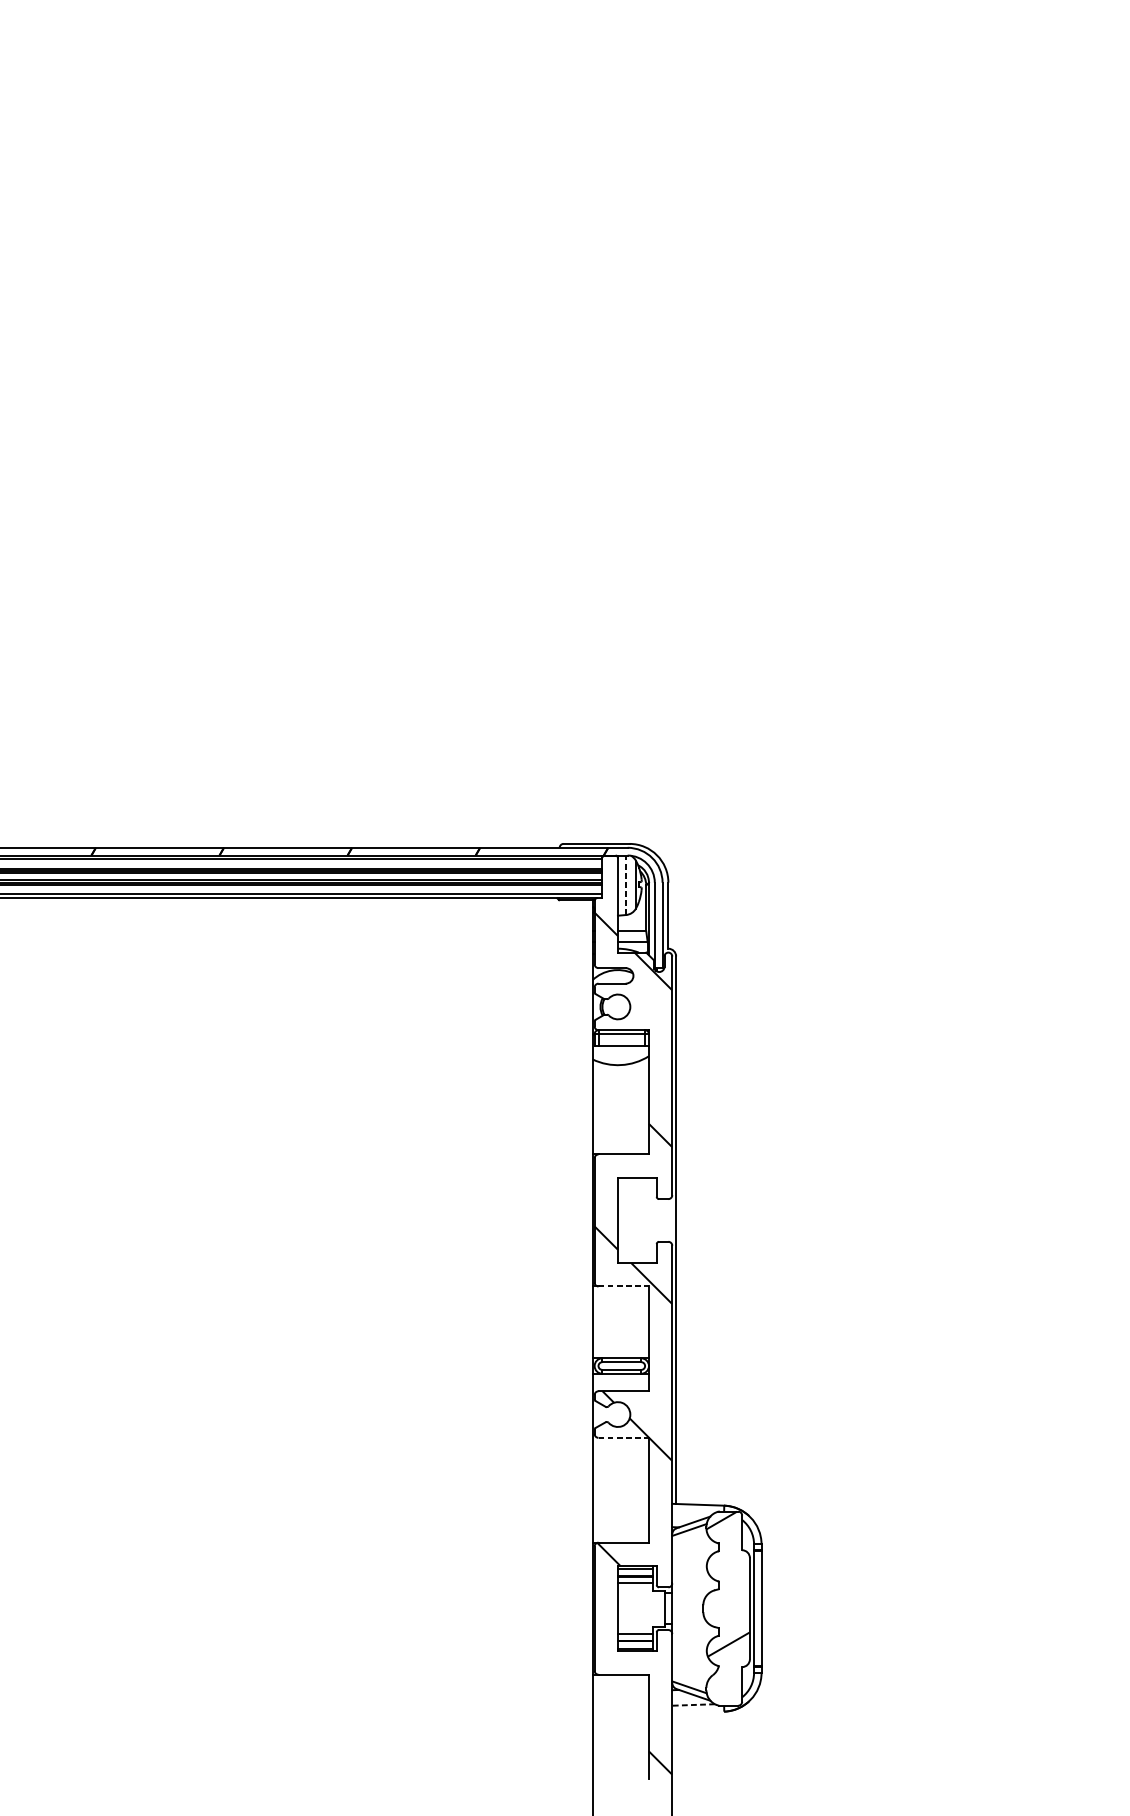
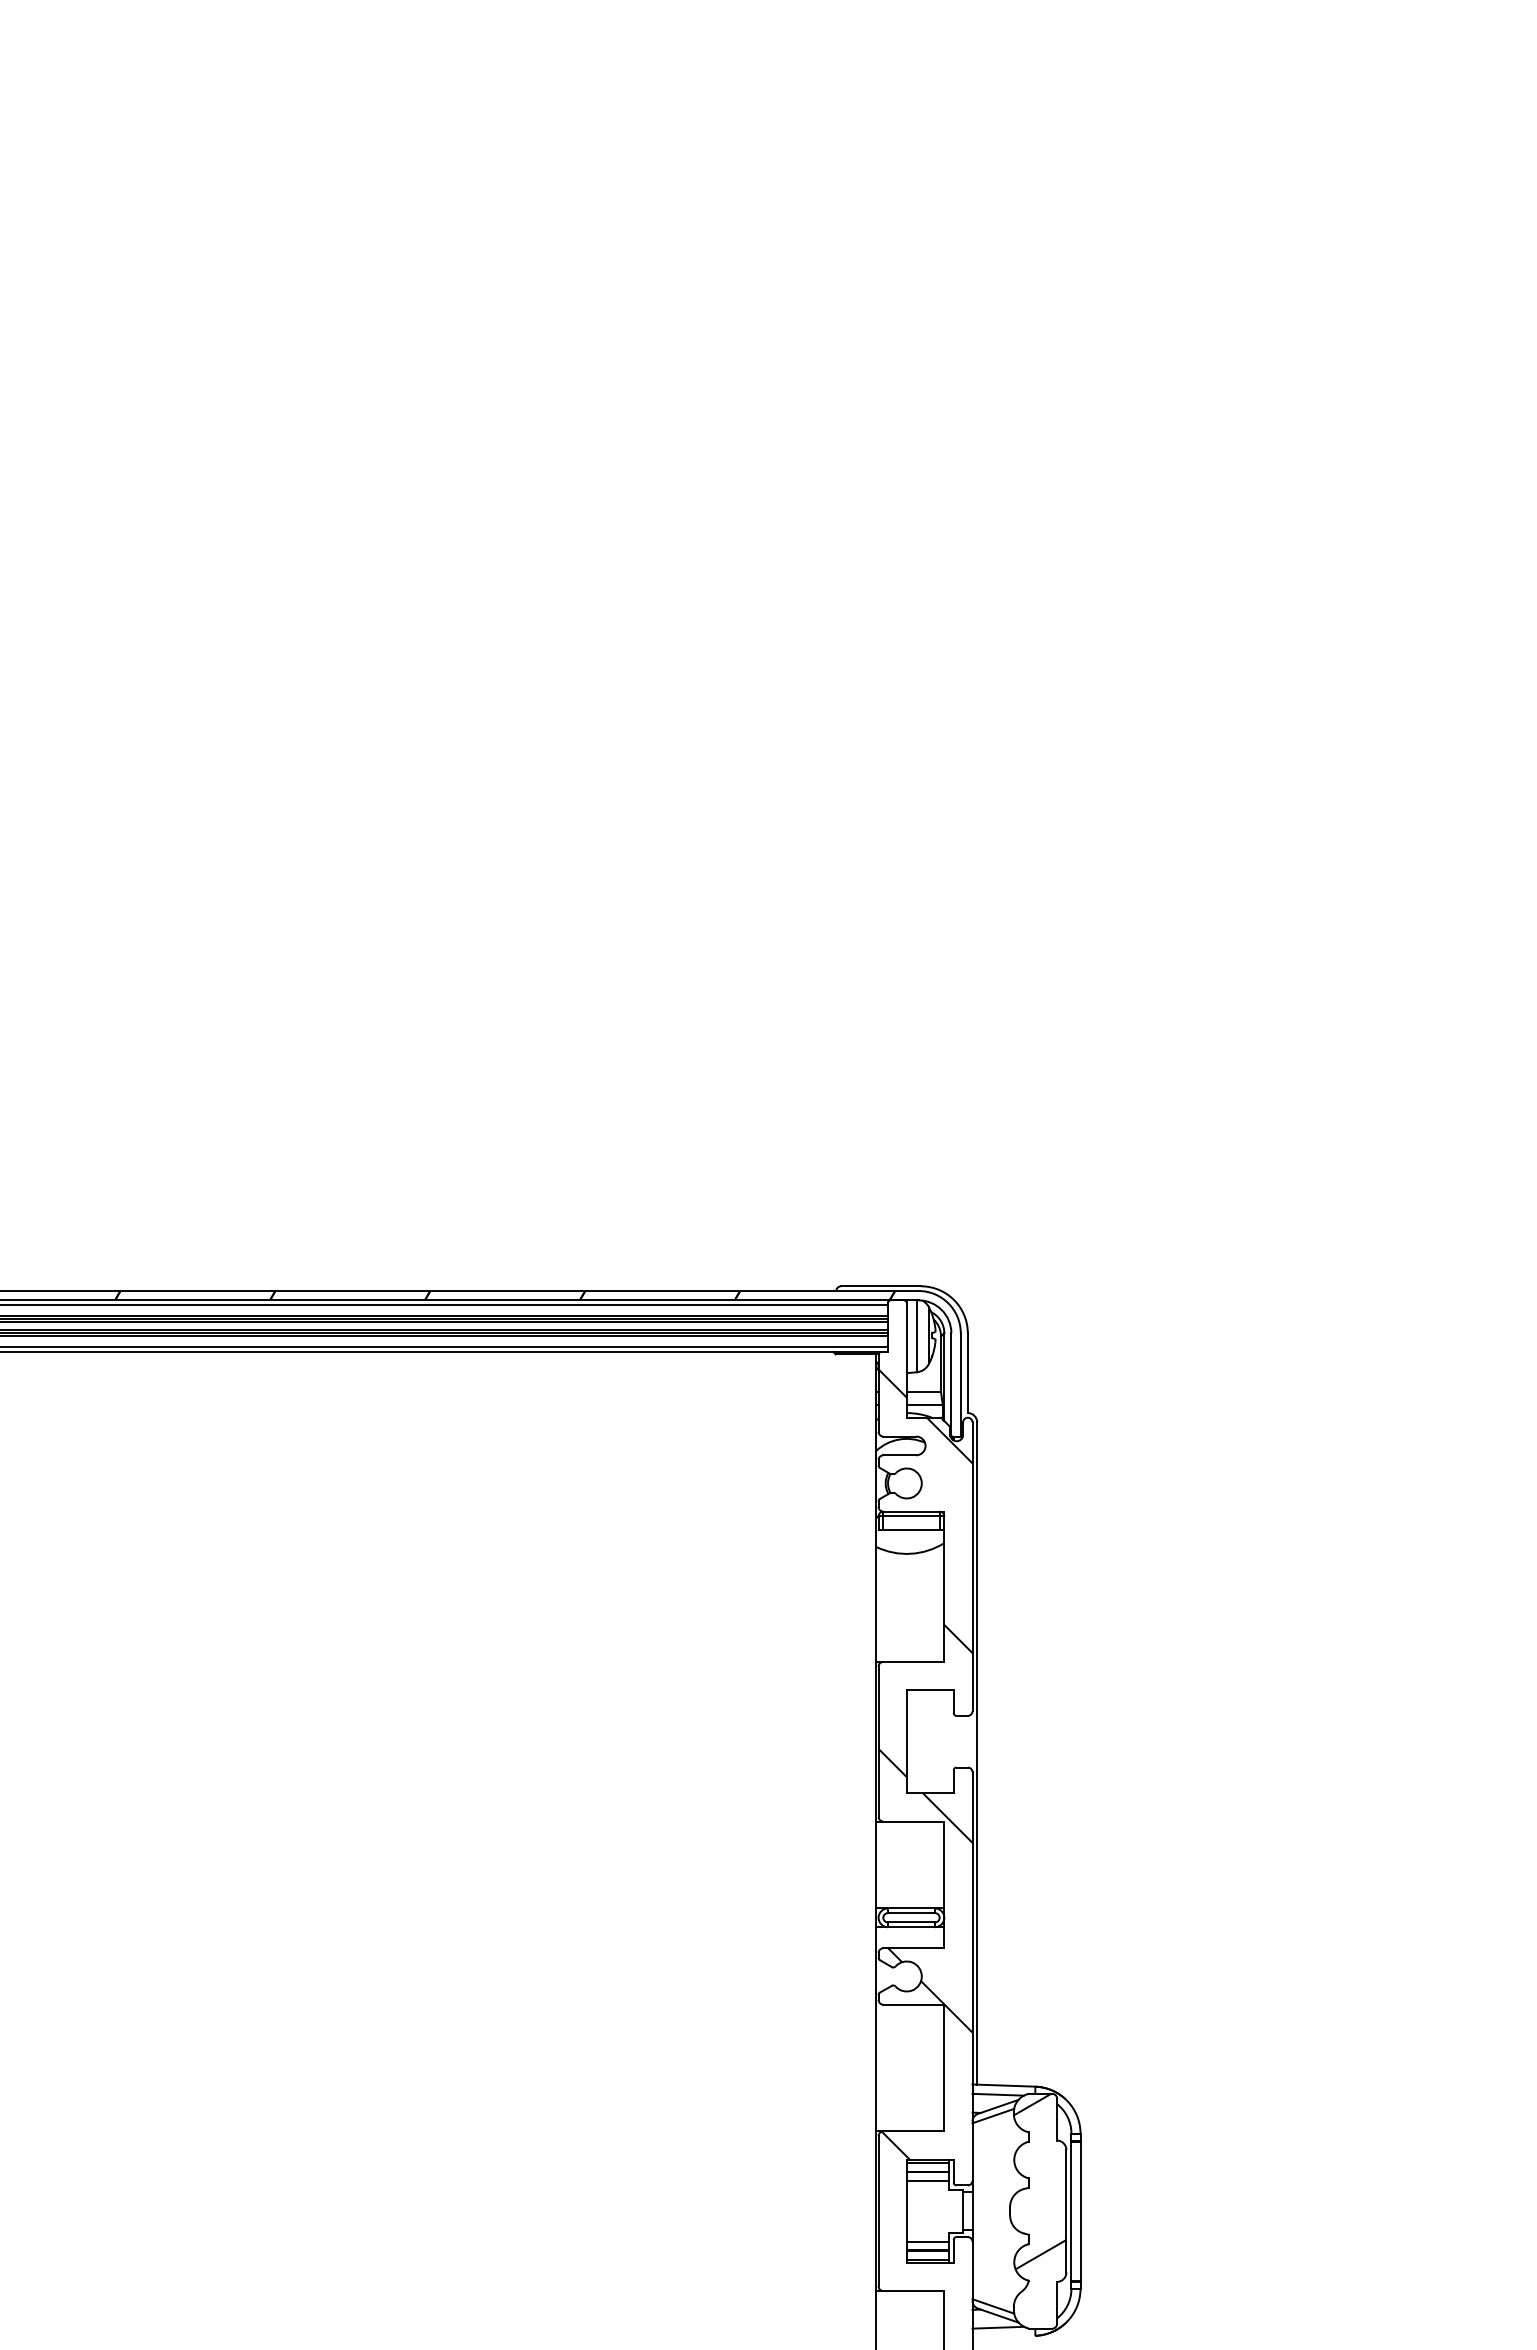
line: (625, 885) -> (916, 1336), dashed -> solid
line: (623, 1286) -> (913, 1821), dashed -> solid
line: (623, 1437) -> (913, 2004), dashed -> solid
line: (692, 1512) -> (997, 2094), added
line: (693, 1704) -> (998, 2327), dashed -> solid

